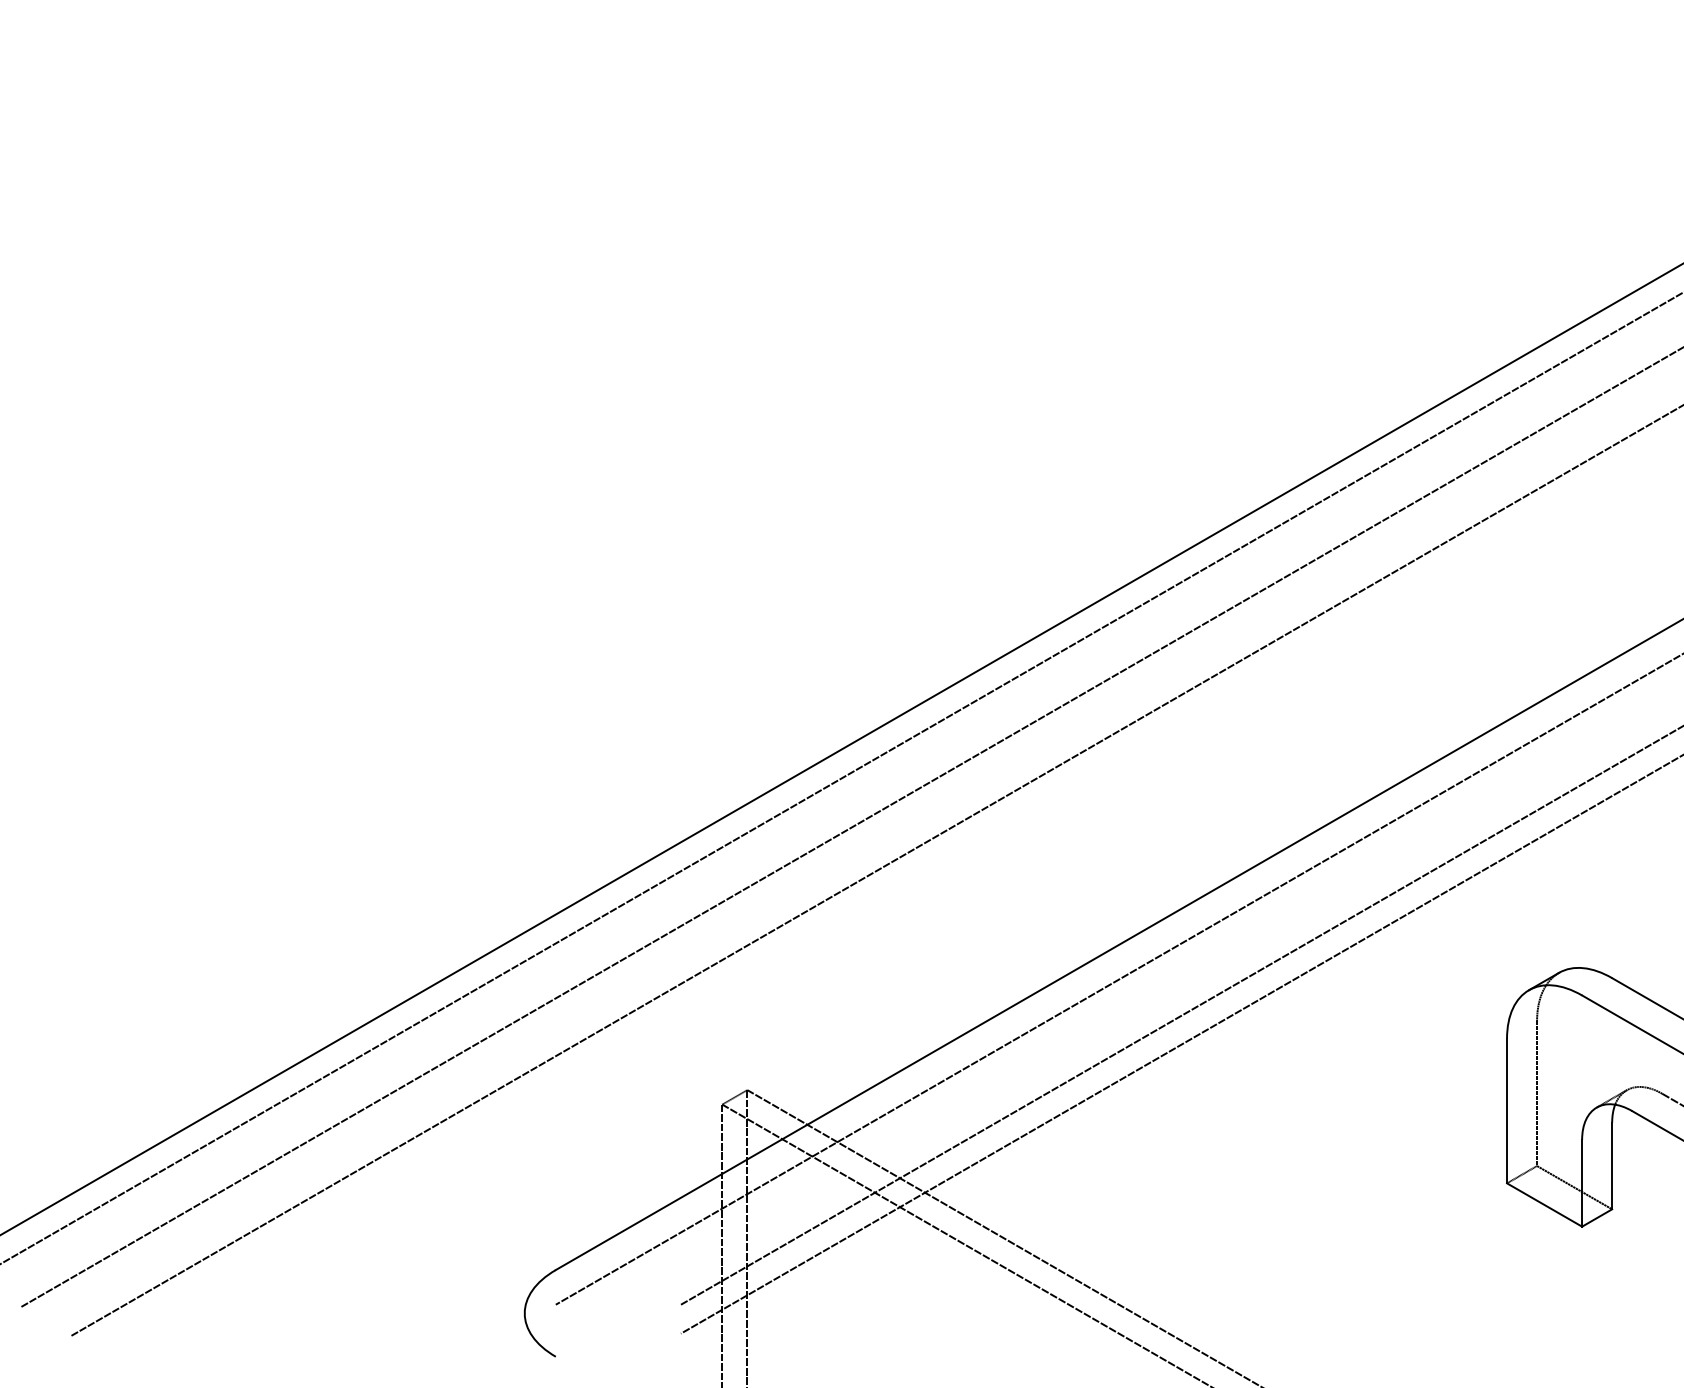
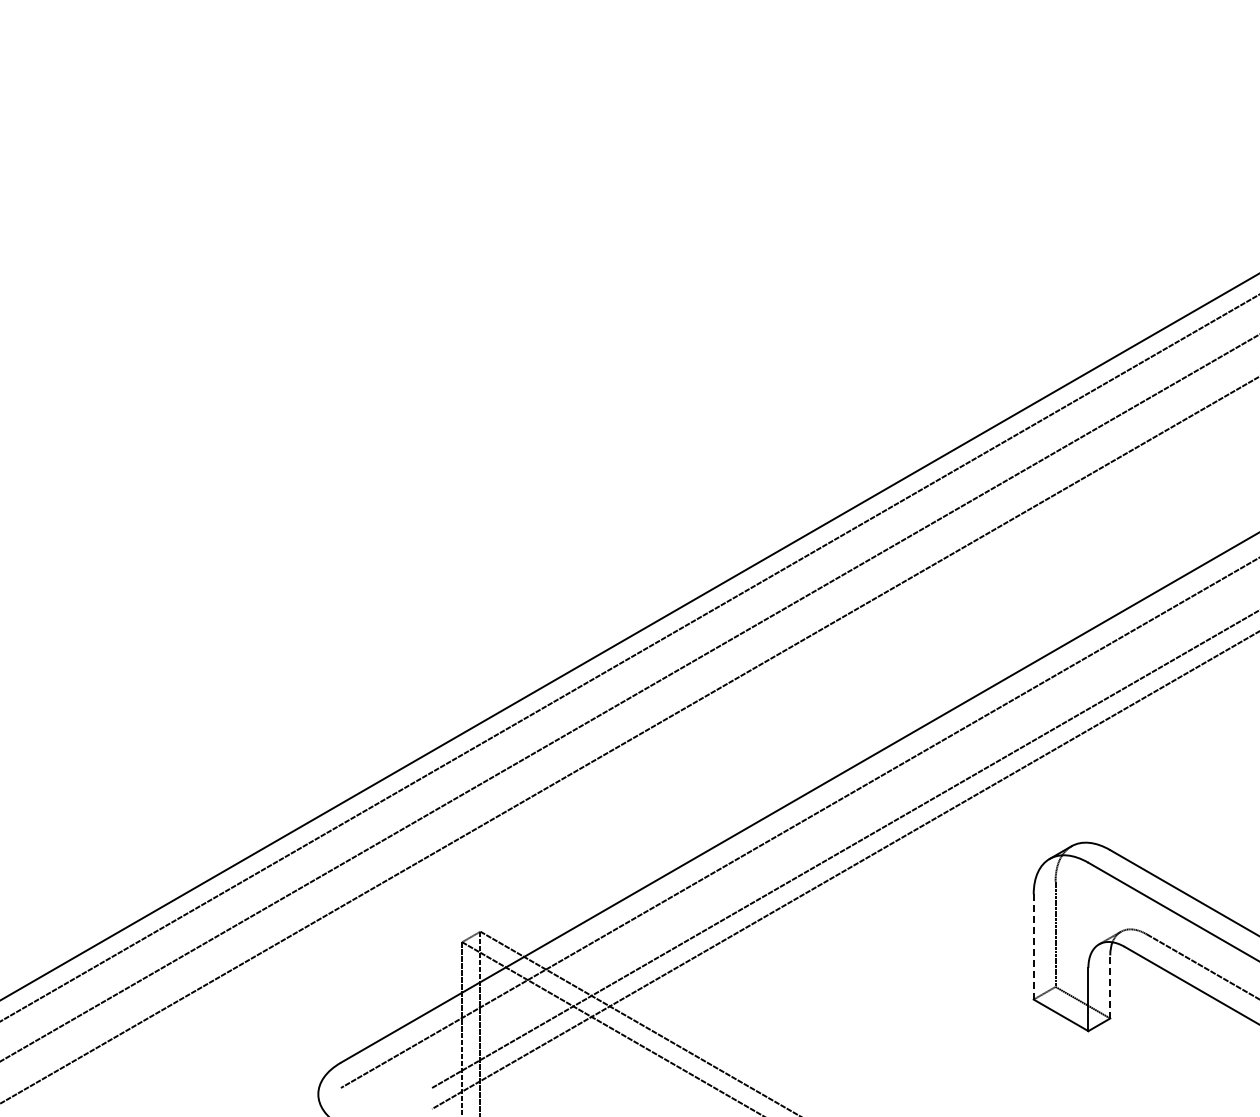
line: (1506, 1110) -> (1033, 946), solid -> dashed
line: (1612, 1165) -> (1110, 986), solid -> dashed

